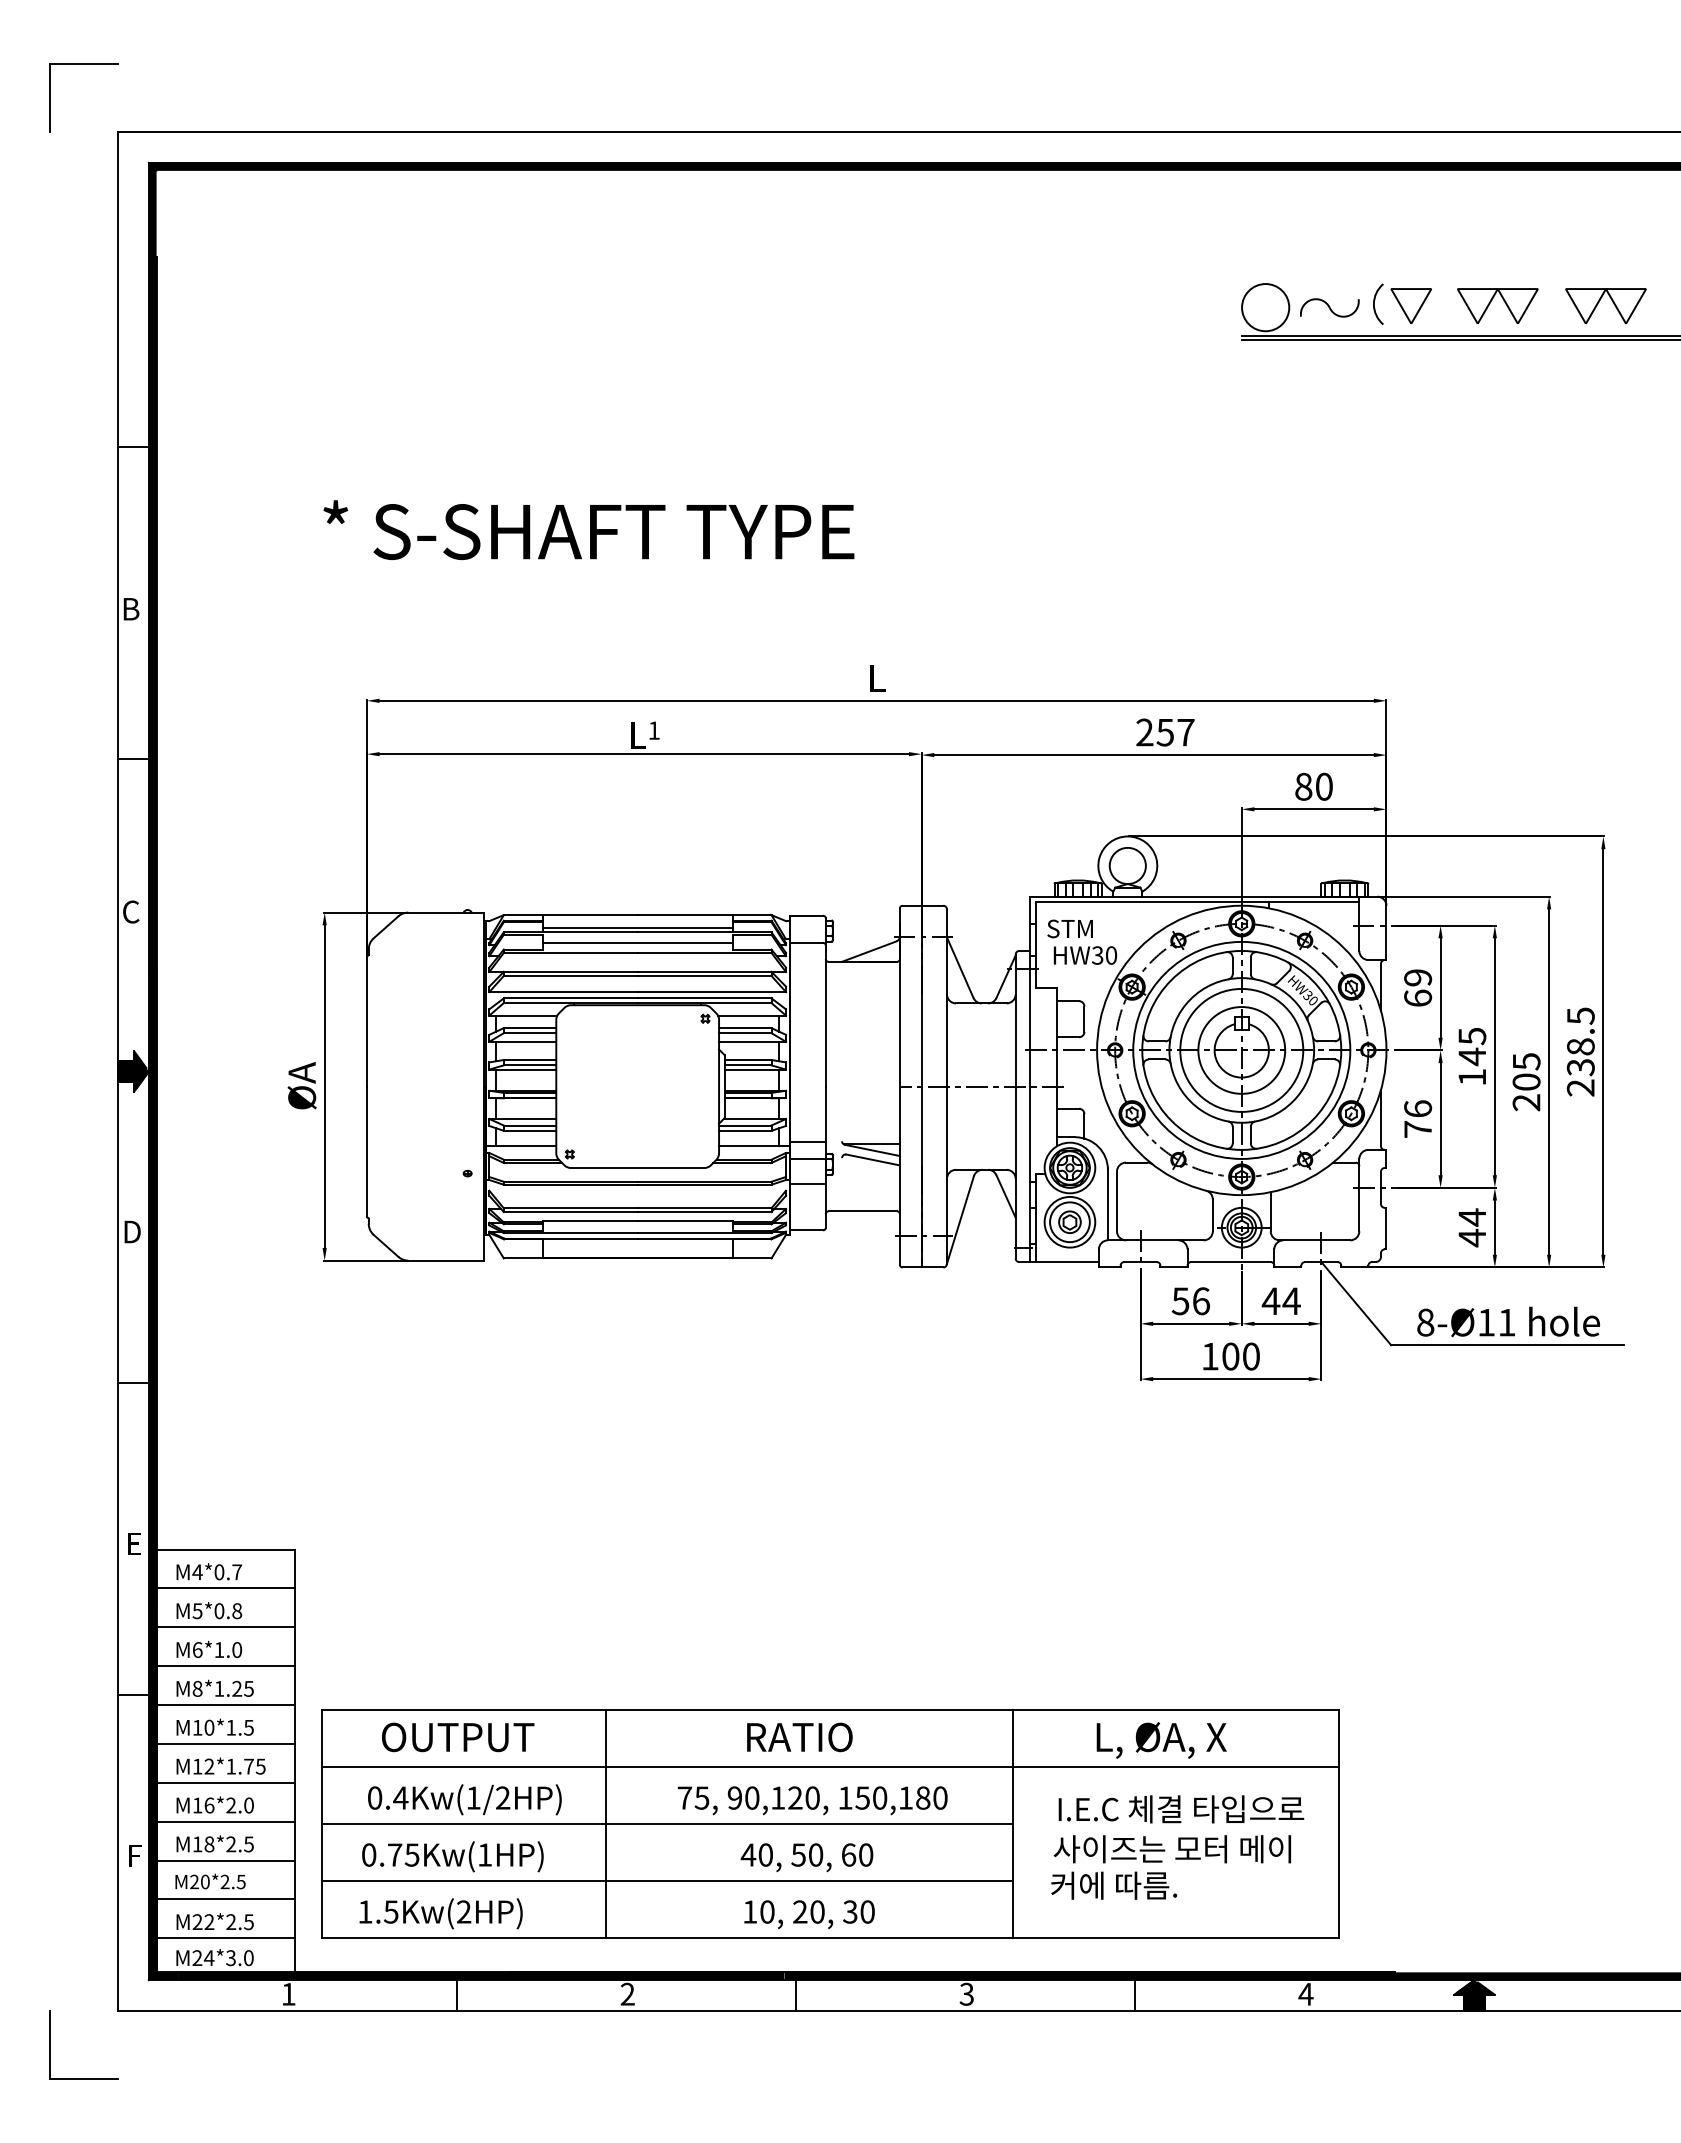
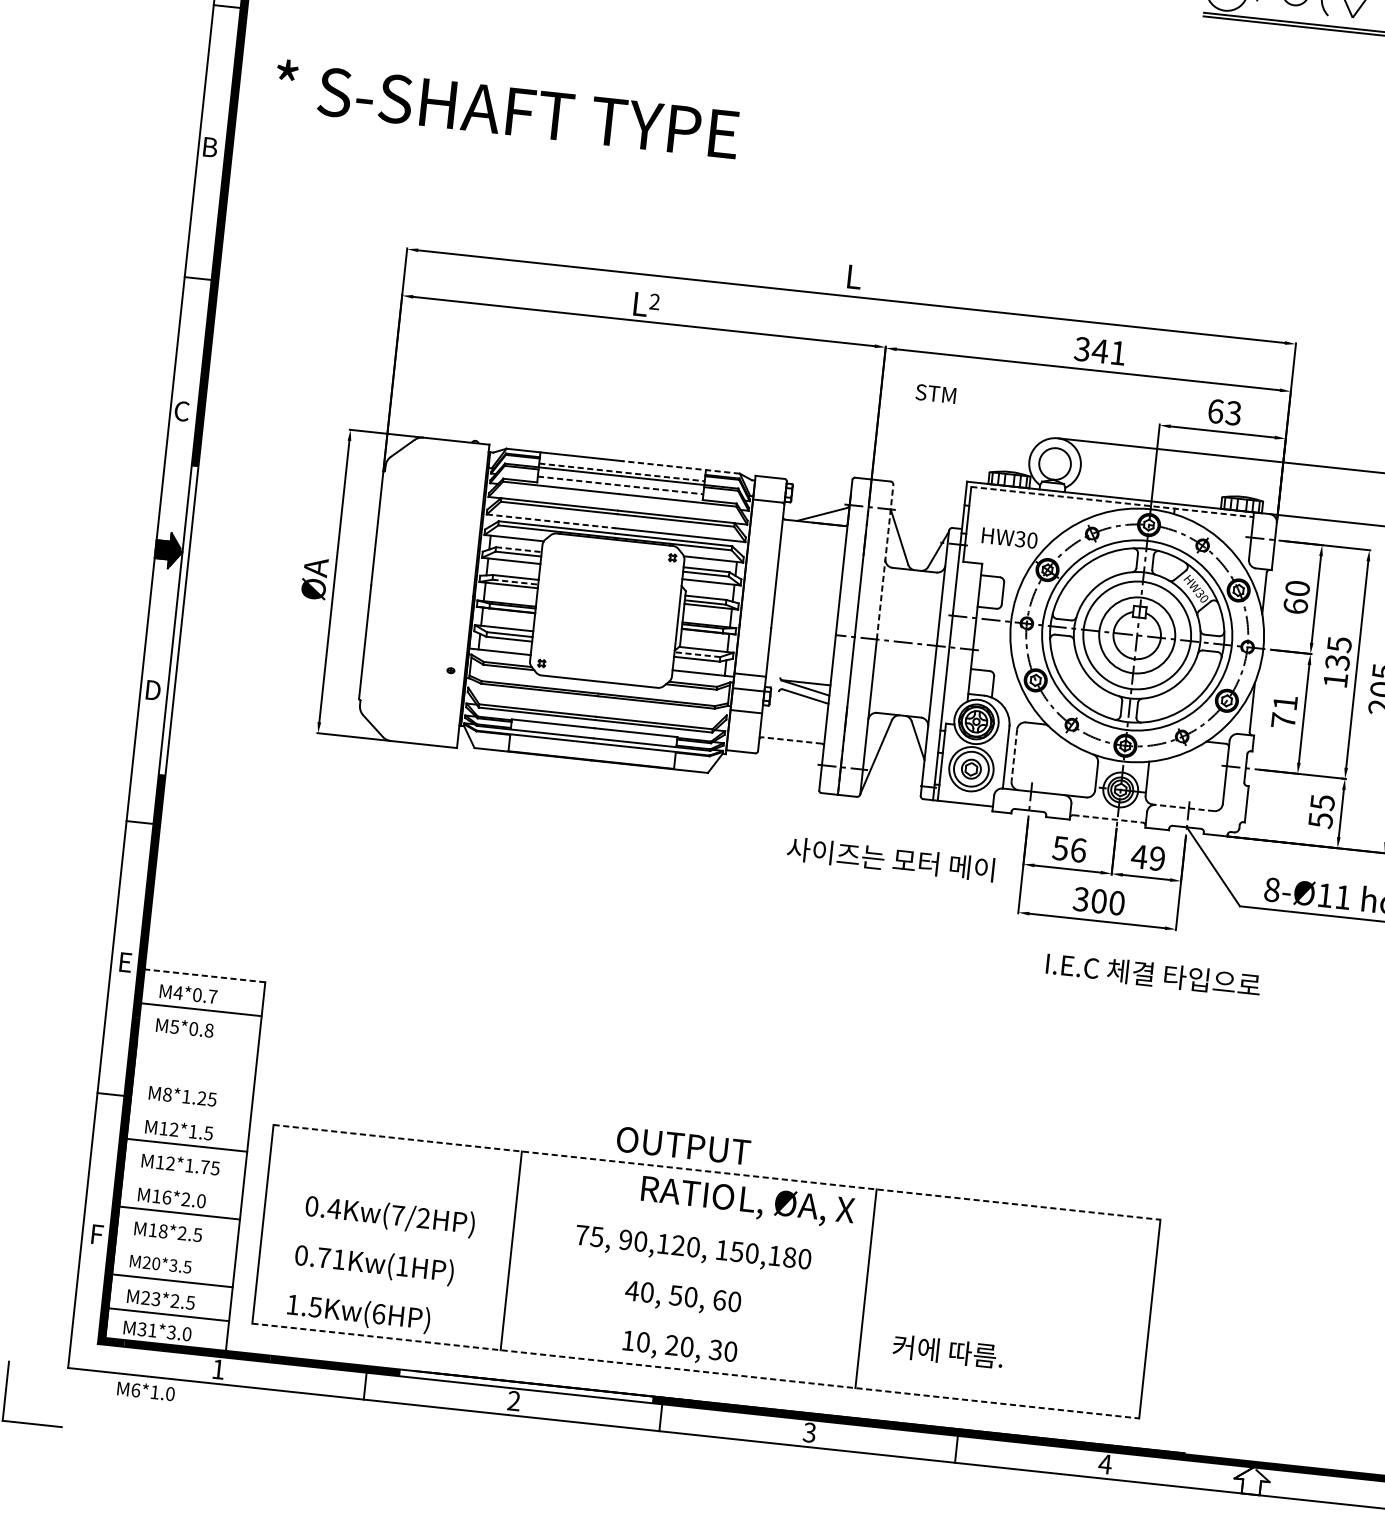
text: (588, 530) -> (506, 109), moved
text: (653, 730) -> (654, 301), 1 -> 2
text: (1165, 732) -> (1100, 351), 257 -> 341
text: (1313, 786) -> (1224, 412), 80 -> 63
line: (1197, 902) -> (1112, 502), solid -> dashed
line: (704, 915) -> (681, 467), solid -> dashed
line: (637, 927) -> (621, 471), solid -> dashed
text: (1069, 928) -> (935, 393), moved
line: (637, 942) -> (620, 485), solid -> dashed
text: (1418, 977) -> (1298, 588), 69 -> 60
line: (564, 992) -> (552, 521), solid -> dashed
line: (946, 997) -> (884, 561), solid -> dashed
line: (530, 1028) -> (519, 550), solid -> dashed
text: (1472, 1056) -> (1337, 662), 145 -> 135
line: (530, 1065) -> (515, 582), solid -> dashed
text: (1418, 1108) -> (1285, 702), 76 -> 71
line: (744, 1125) -> (696, 654), solid -> dashed
fill: (152, 1149) -> (178, 620), removed
line: (1116, 1201) -> (1013, 755), solid -> dashed
line: (862, 1211) -> (791, 740), solid -> dashed
text: (1472, 1227) -> (1321, 811), 44 -> 55
line: (1313, 1240) -> (1182, 807), solid -> dashed
line: (1230, 1262) -> (1107, 819), solid -> dashed
text: (1291, 1301) -> (1157, 858), 44 -> 49
text: (1209, 1356) -> (1080, 899), 100 -> 300
line: (225, 1549) -> (204, 975), solid -> dashed
line: (225, 1627) -> (197, 1043), removed
text: (208, 1649) -> (145, 1390), moved
line: (225, 1666) -> (193, 1077), removed
line: (225, 1705) -> (190, 1111), removed
line: (830, 1710) -> (717, 1172), solid -> dashed
text: (209, 1727) -> (174, 1129), M10*1.5 -> M12*1.5
text: (458, 1737) -> (683, 1146), moved
text: (1161, 1740) -> (797, 1207), moved
line: (829, 1767) -> (711, 1222), removed
line: (225, 1782) -> (183, 1178), removed
text: (473, 1797) -> (397, 1215), 0.4Kw(1/2HP) -> 0.4Kw(7/2HP)
text: (1181, 1809) -> (1153, 974), moved
line: (667, 1824) -> (564, 1256), removed
text: (1172, 1849) -> (890, 859), moved
text: (411, 1854) -> (338, 1259), 0.75Kw(1HP) -> 0.71Kw(1HP)
line: (225, 1860) -> (175, 1246), removed
line: (667, 1881) -> (559, 1306), removed
text: (224, 1882) -> (172, 1266), M20*2.5 -> M20*3.5
text: (464, 1911) -> (379, 1313), 1.5Kw(2HP) -> 1.5Kw(6HP)
text: (209, 1922) -> (156, 1299), M22*2.5 -> M23*2.5
line: (830, 1938) -> (695, 1371), solid -> dashed
text: (203, 1958) -> (147, 1330), M24*3.0 -> M31*3.0
fill: (639, 1976) -> (525, 1386), removed
fill: (1474, 1995) -> (1252, 1480), removed

